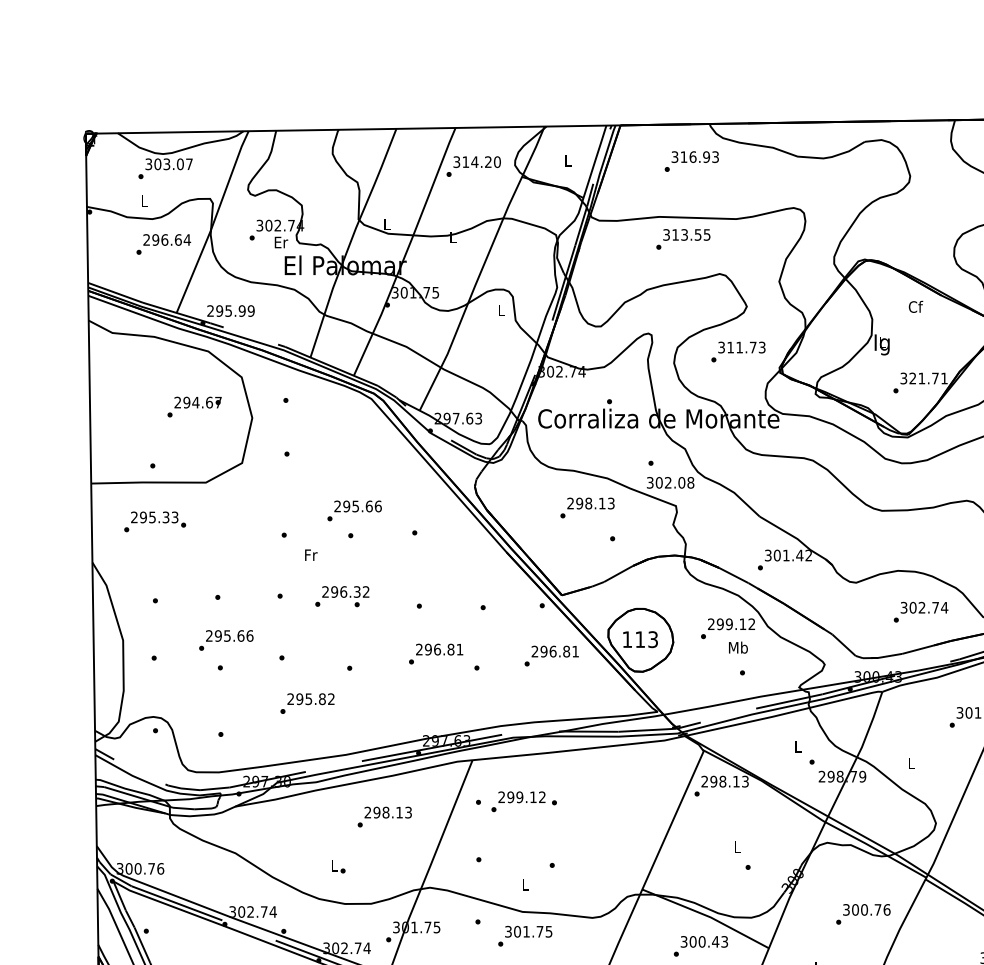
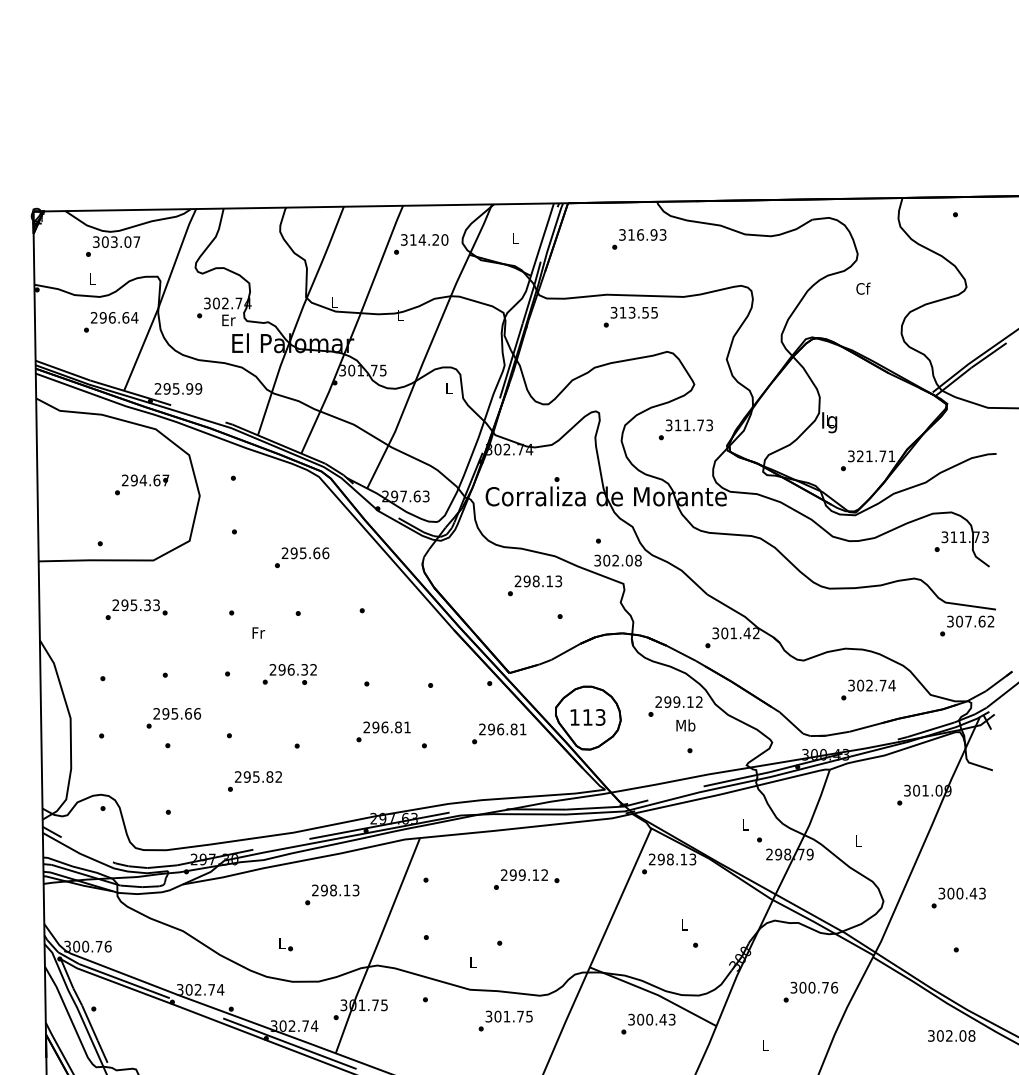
text: (916, 306) -> (863, 288), moved
text: (355, 510) -> (302, 557), moved
text: (155, 521) -> (136, 609), moved
text: (524, 801) -> (526, 879), moved
text: (525, 935) -> (505, 1020), moved

